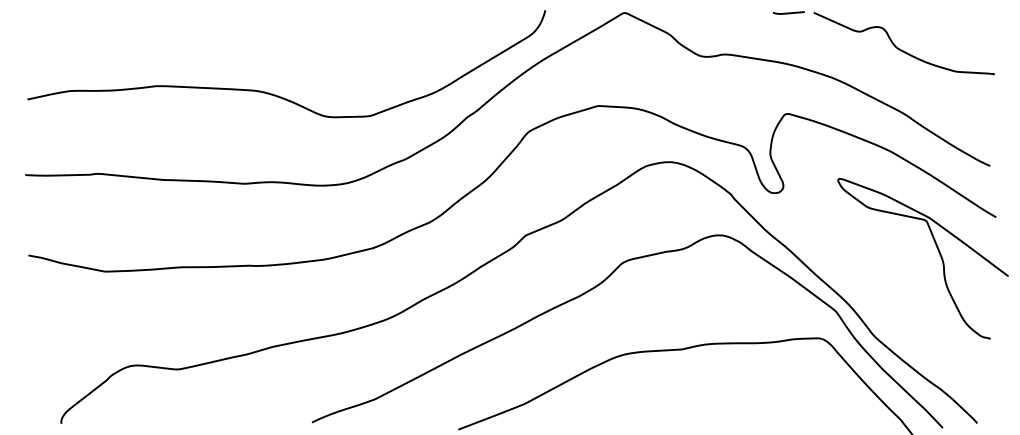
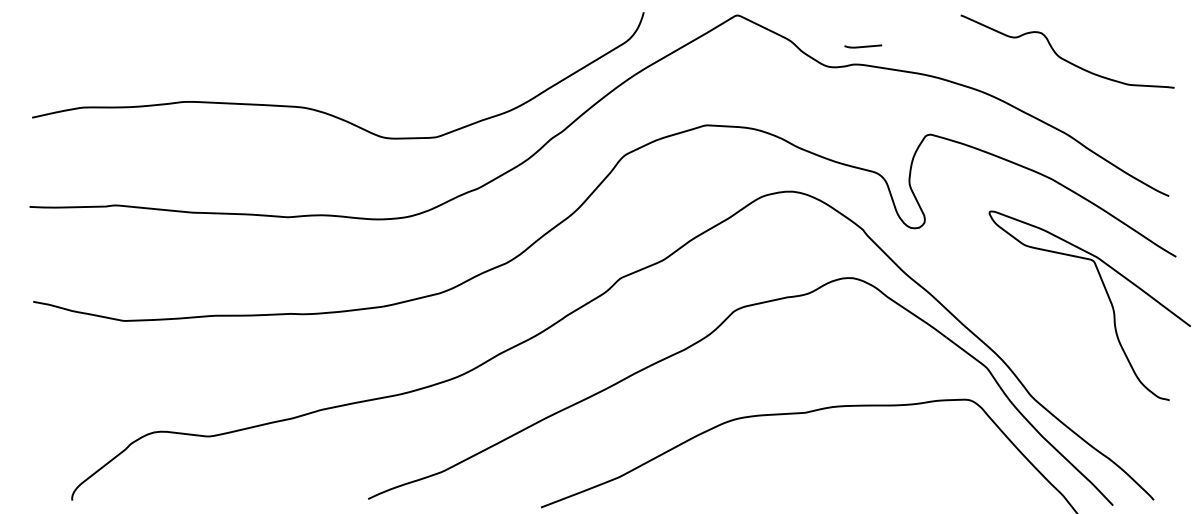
curve: (789, 12) -> (863, 46), moved

